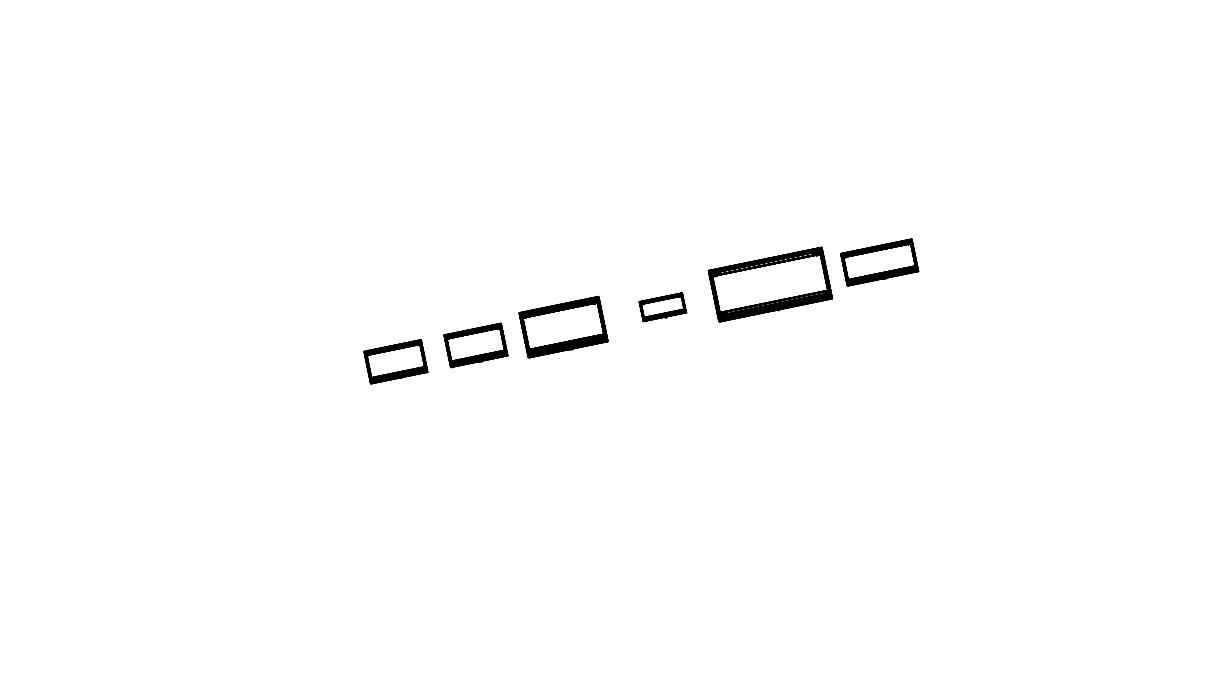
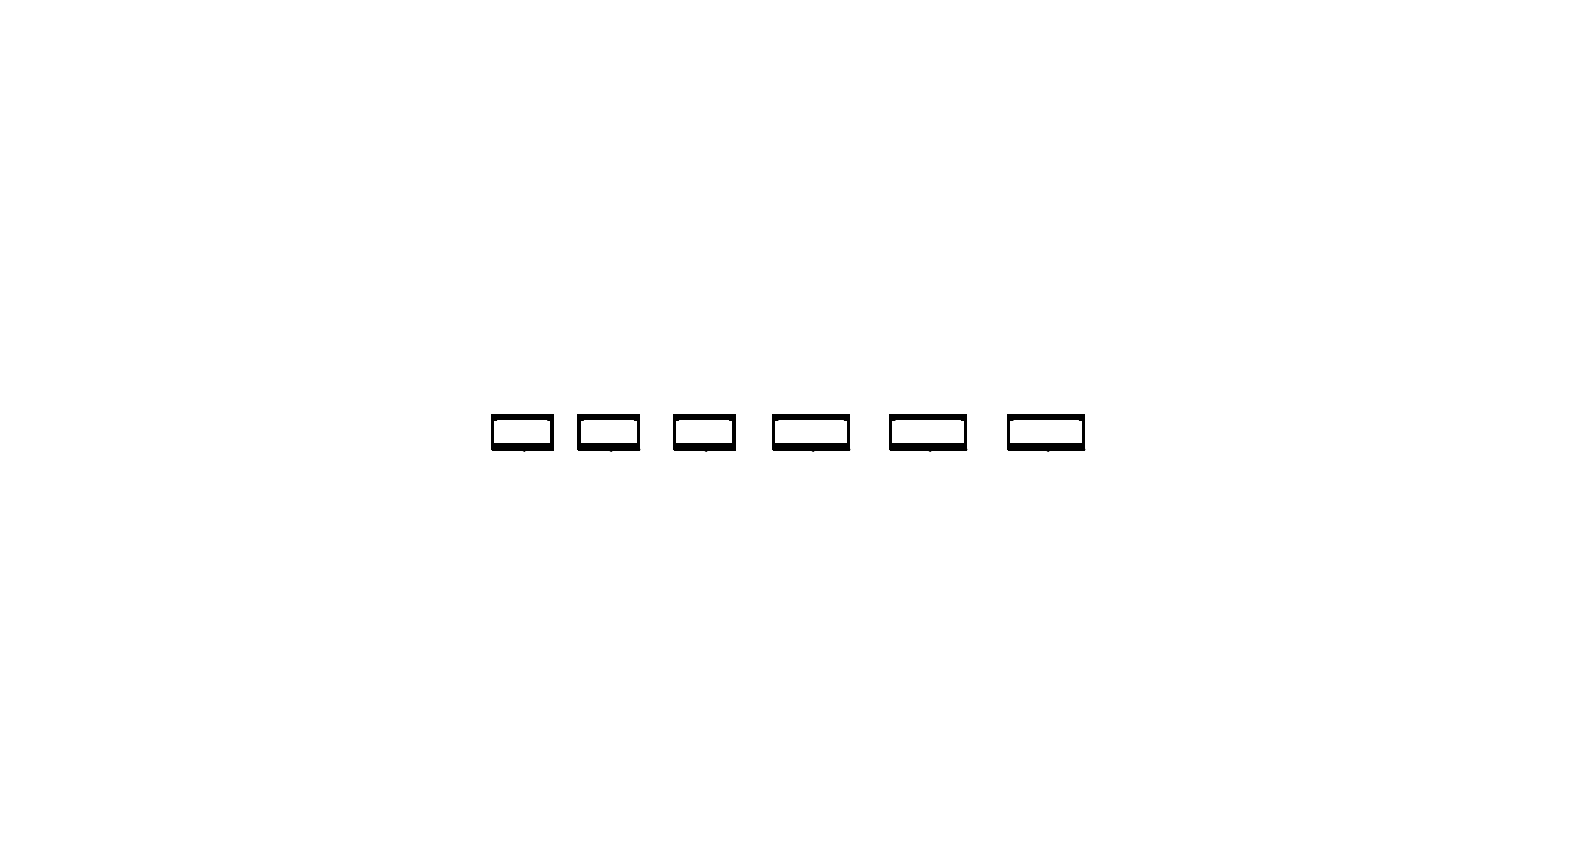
part: (771, 284) -> (928, 432), size x0.62
part: (662, 307) -> (811, 432), size x1.67
part: (564, 327) -> (704, 432), size x0.71

